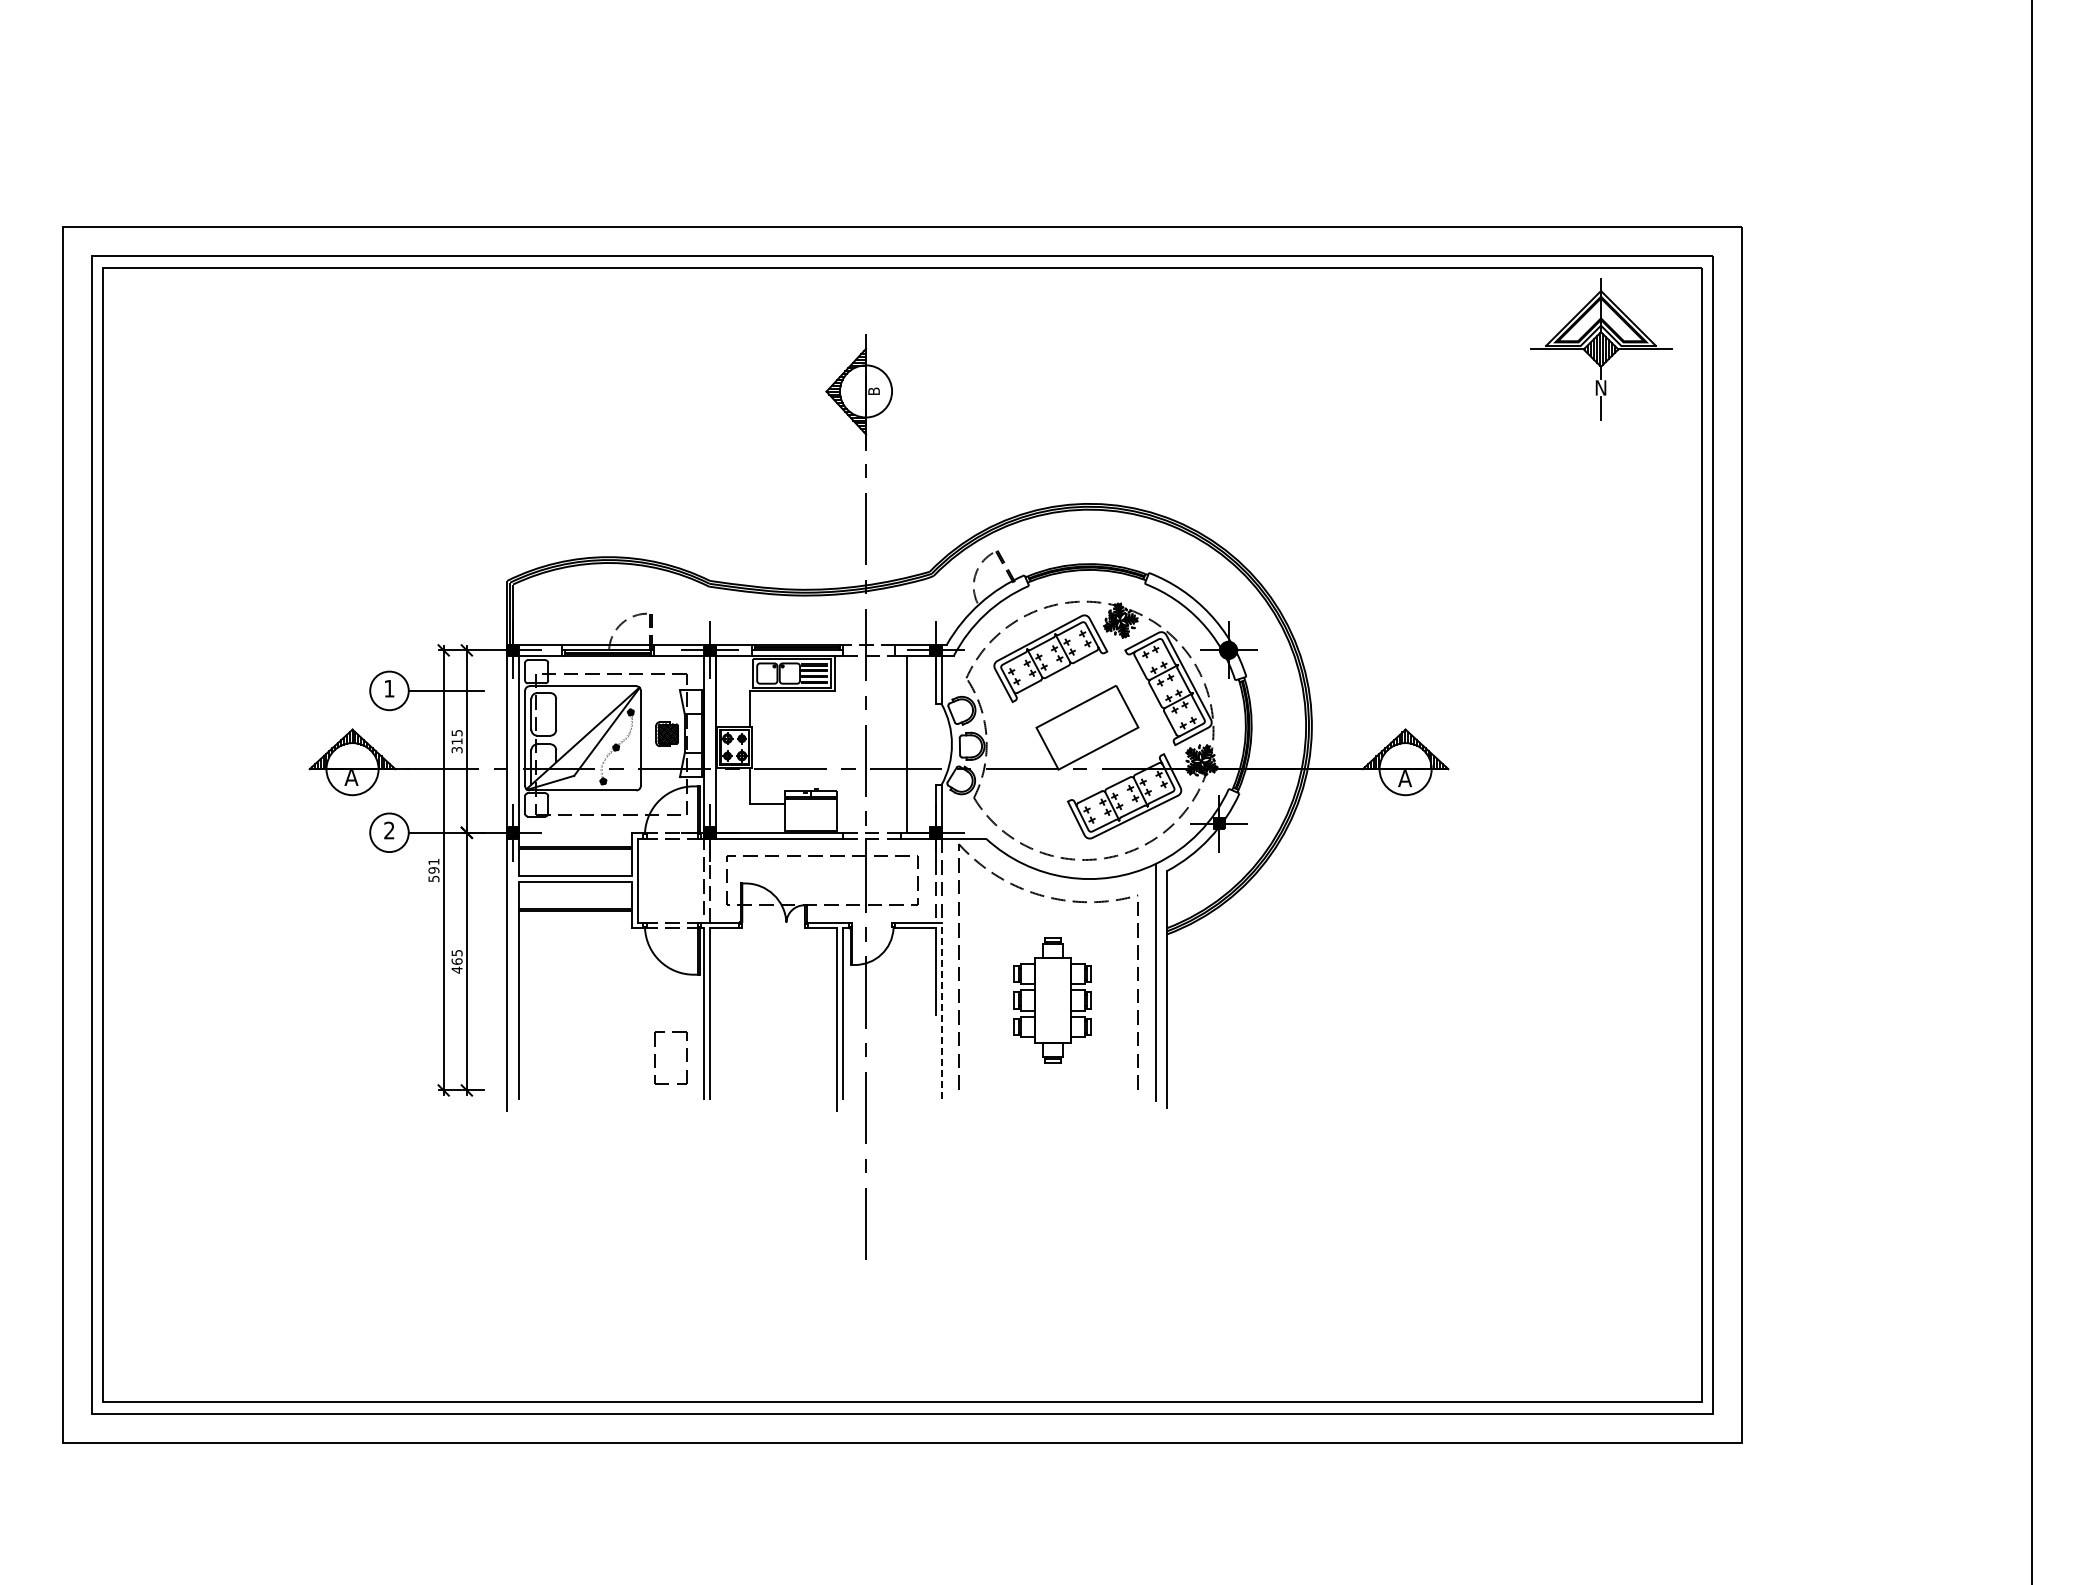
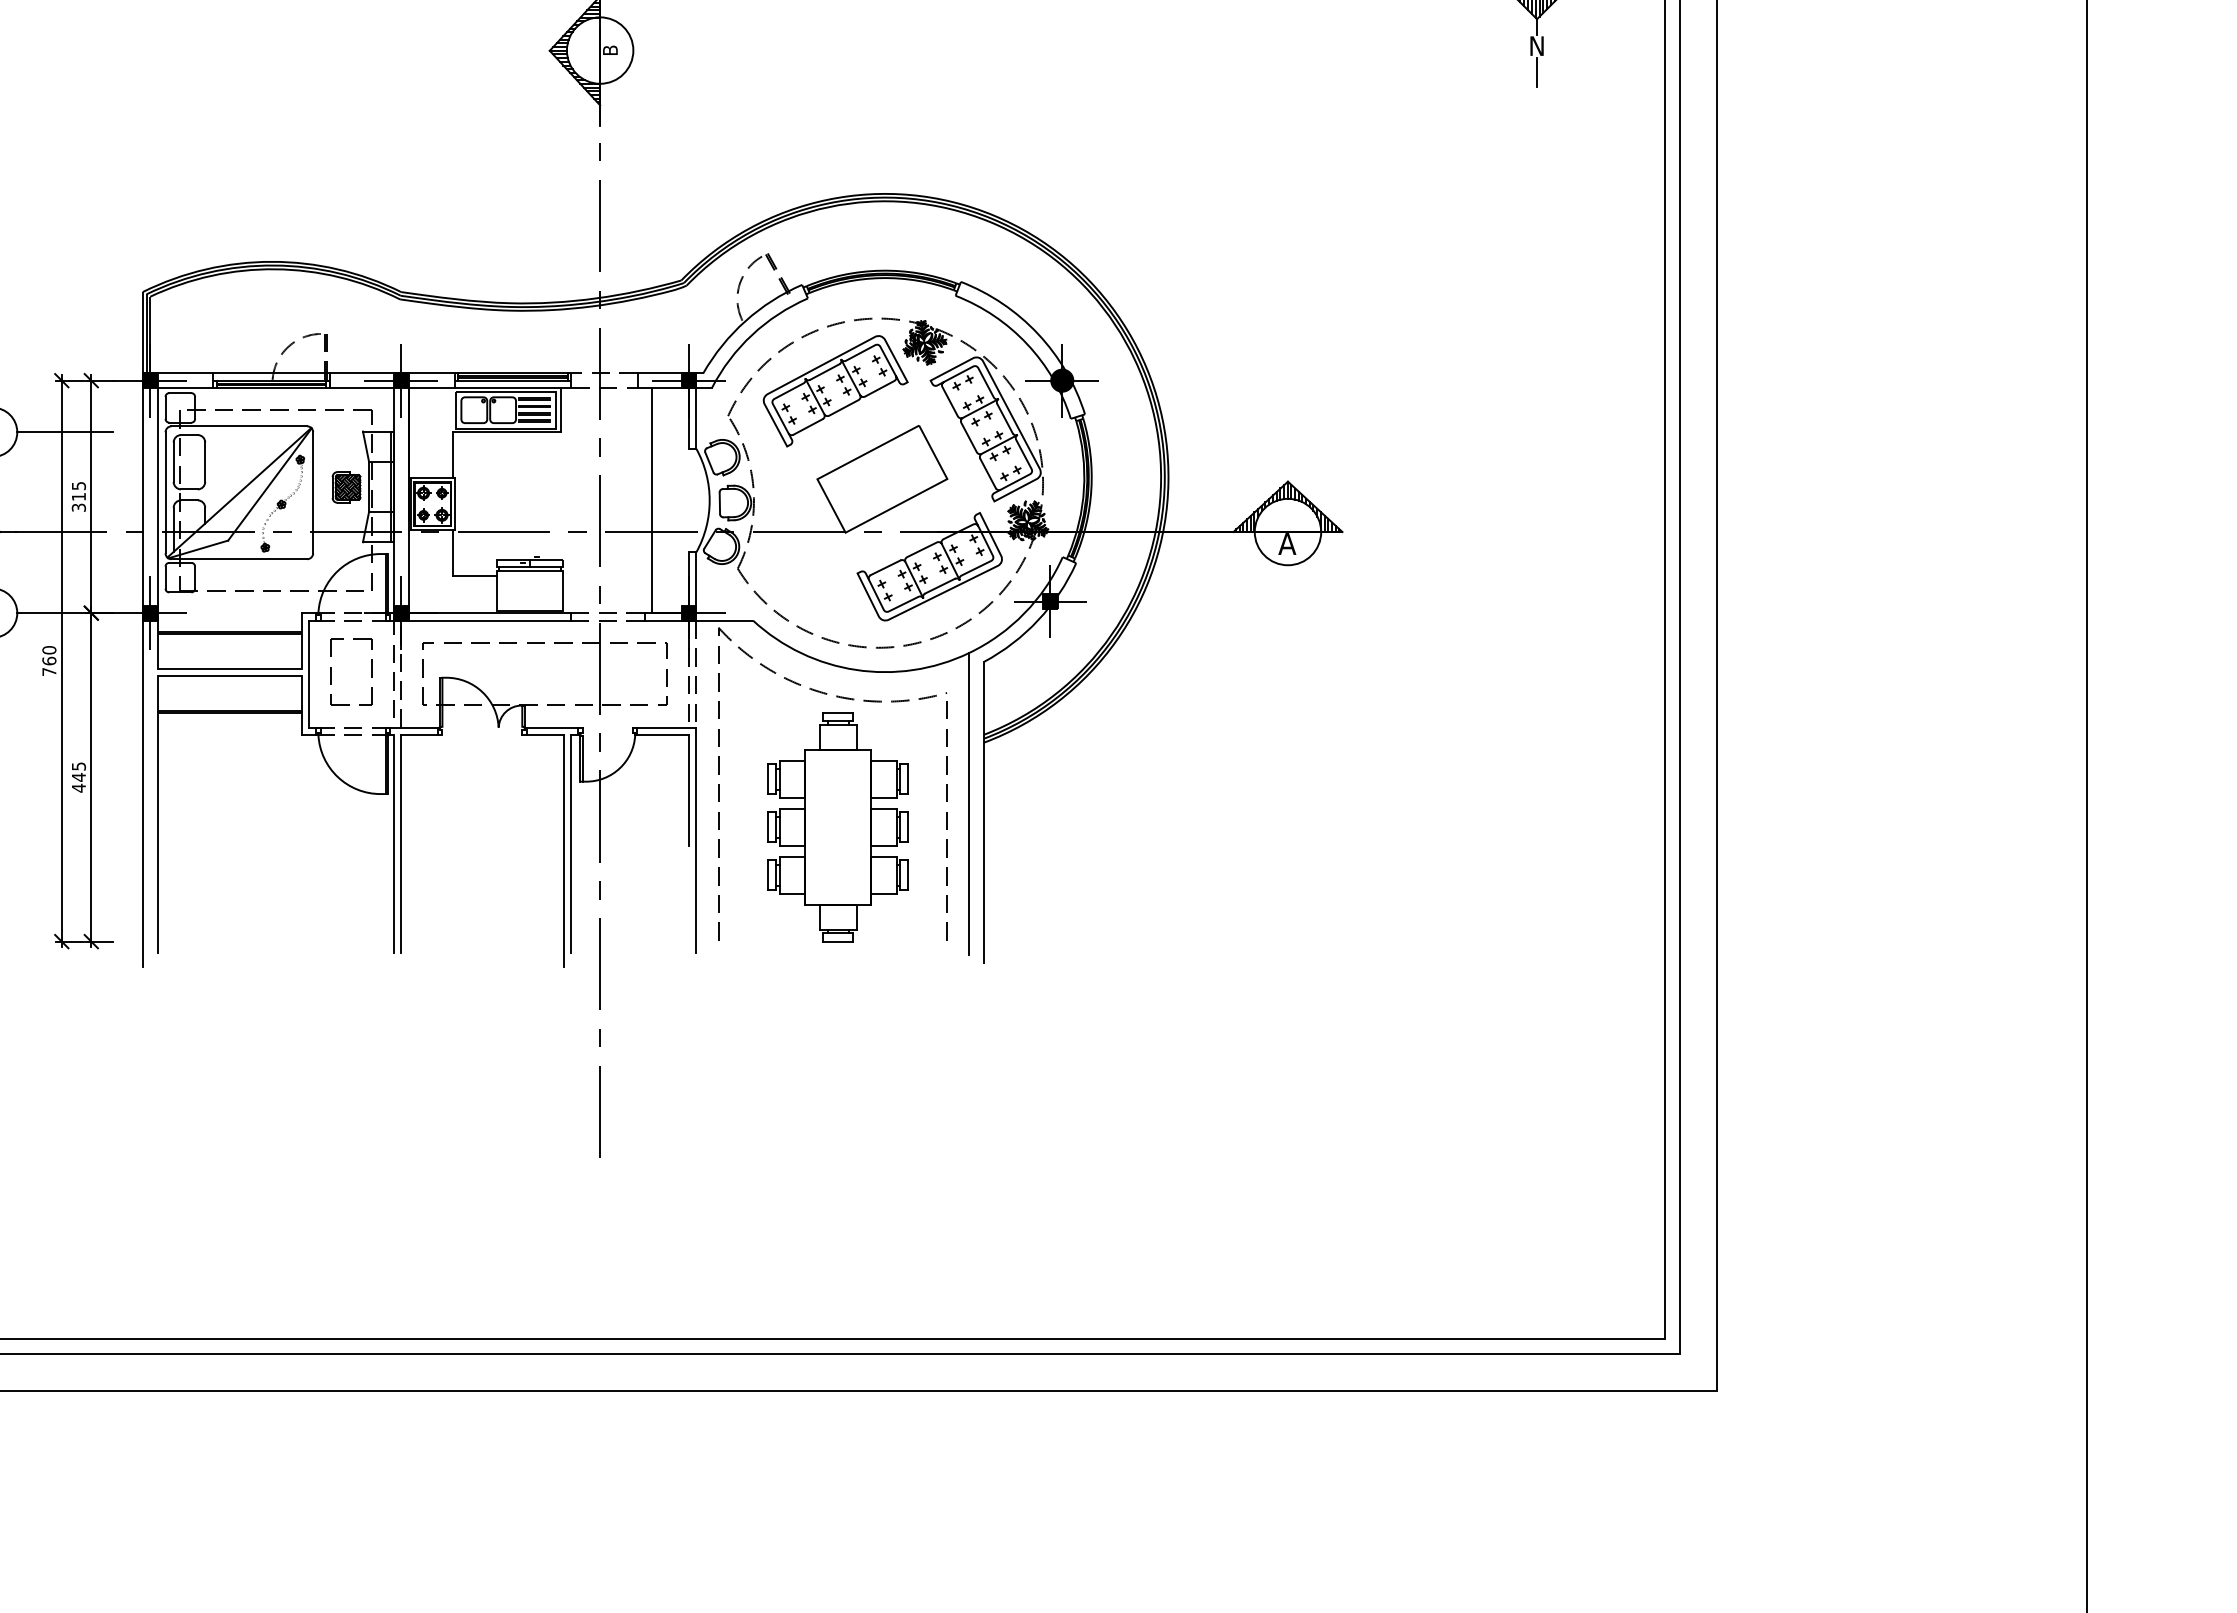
text: (433, 870) -> (48, 661), 591 -> 760
text: (456, 961) -> (78, 777), 465 -> 445
part: (1052, 1000) -> (837, 826), size x1.43
line: (941, 1010) -> (696, 839), dashed -> solid
part: (655, 1057) -> (331, 671), moved

